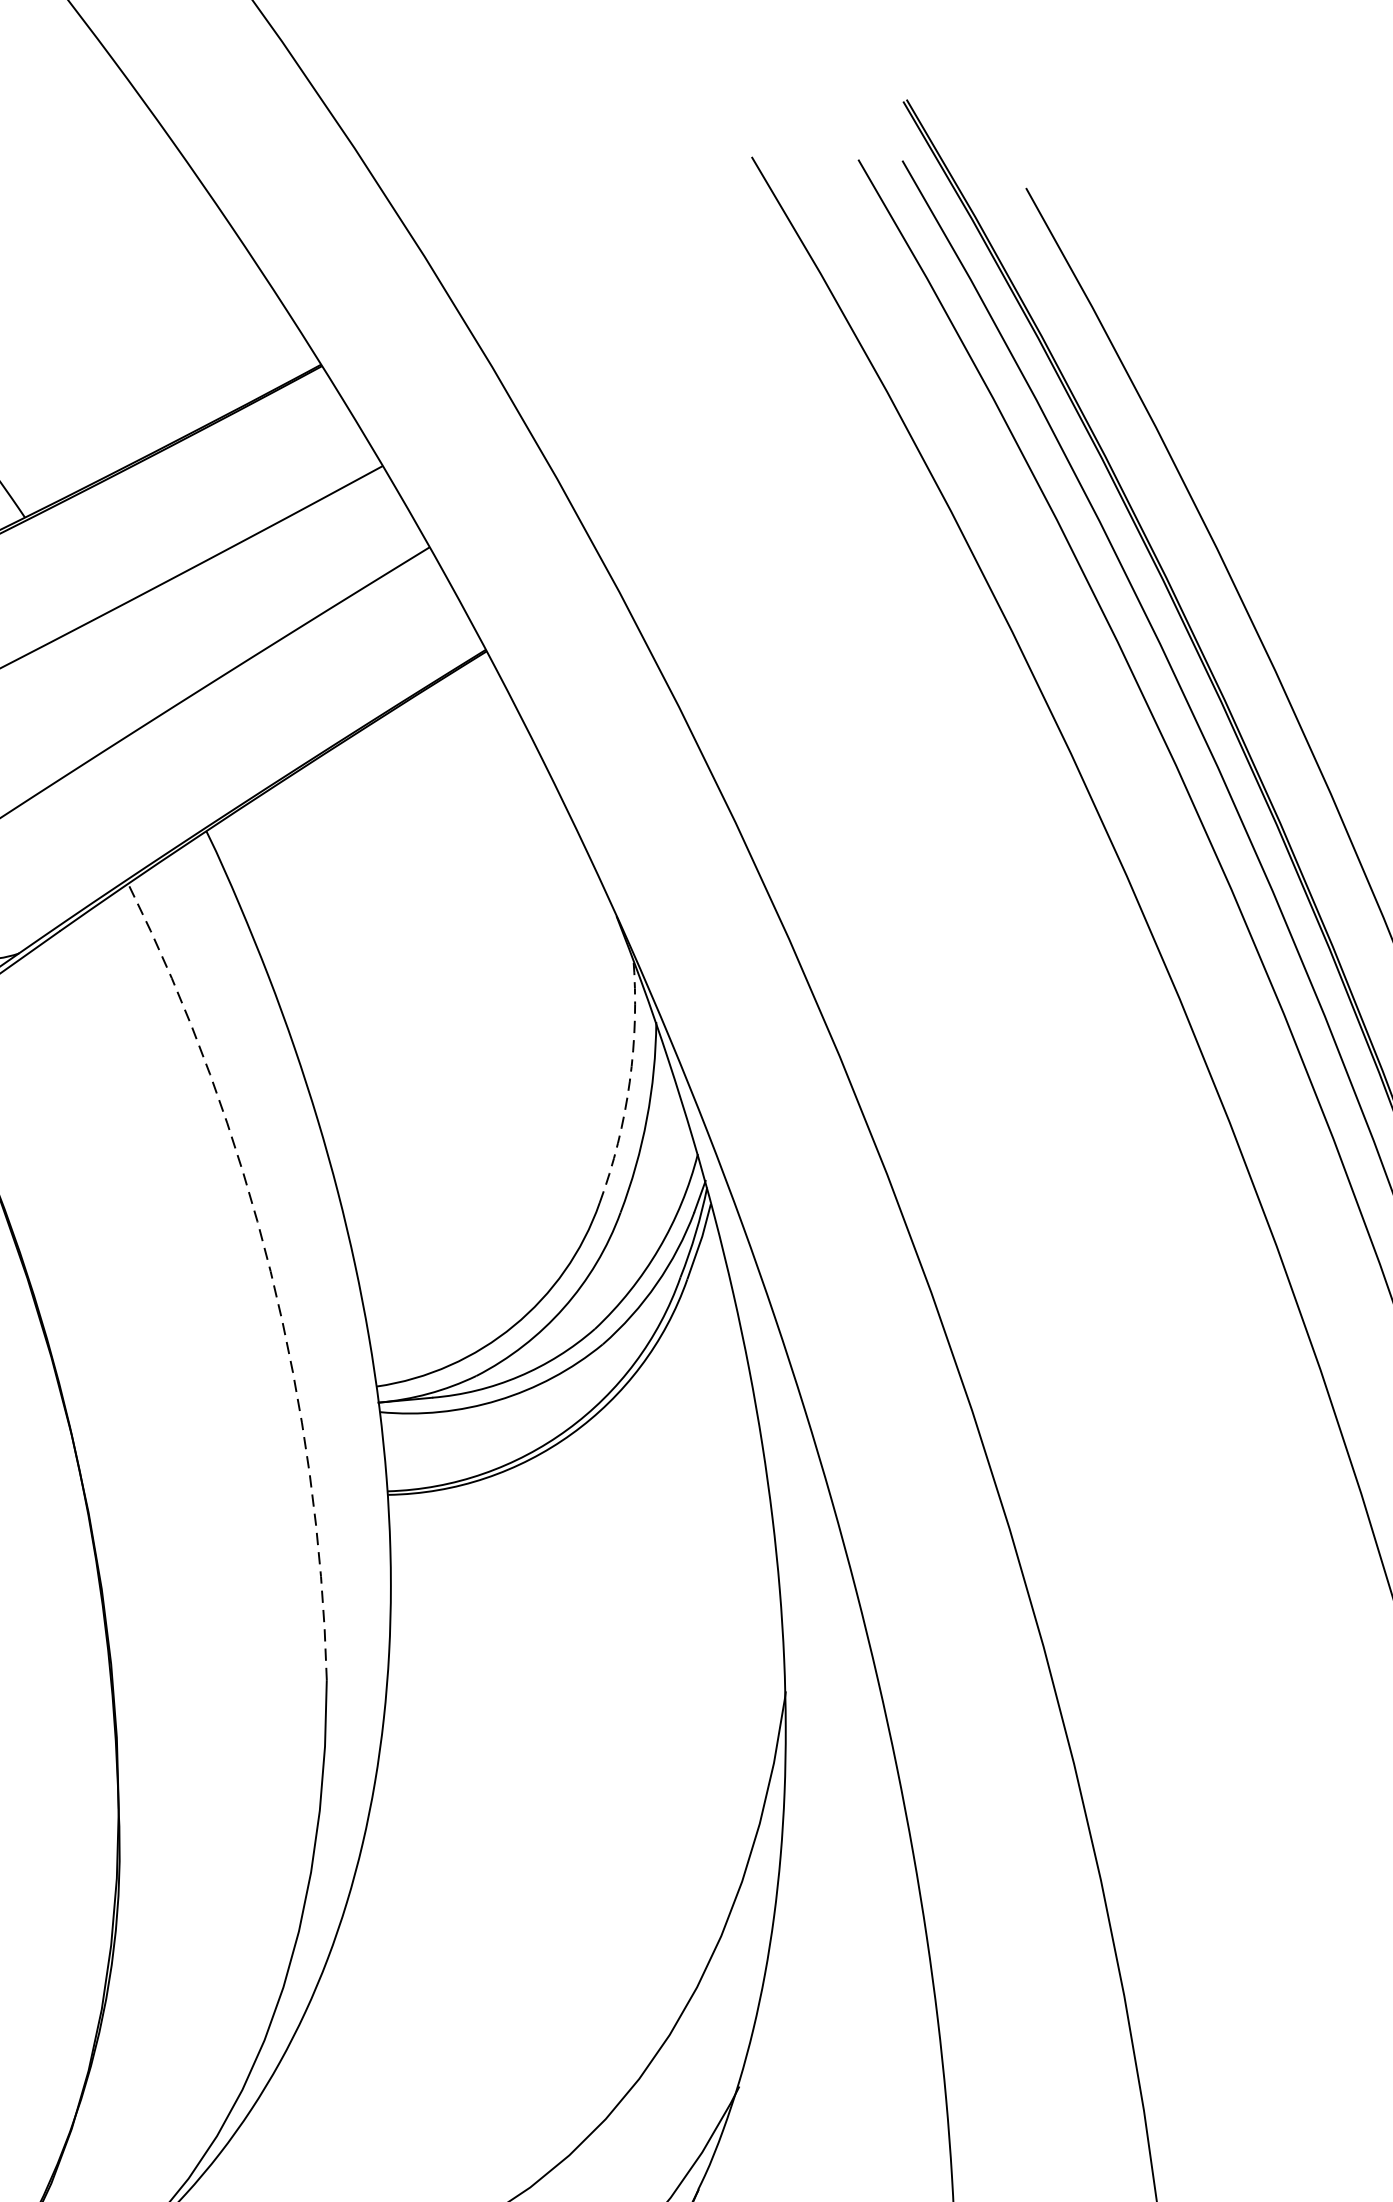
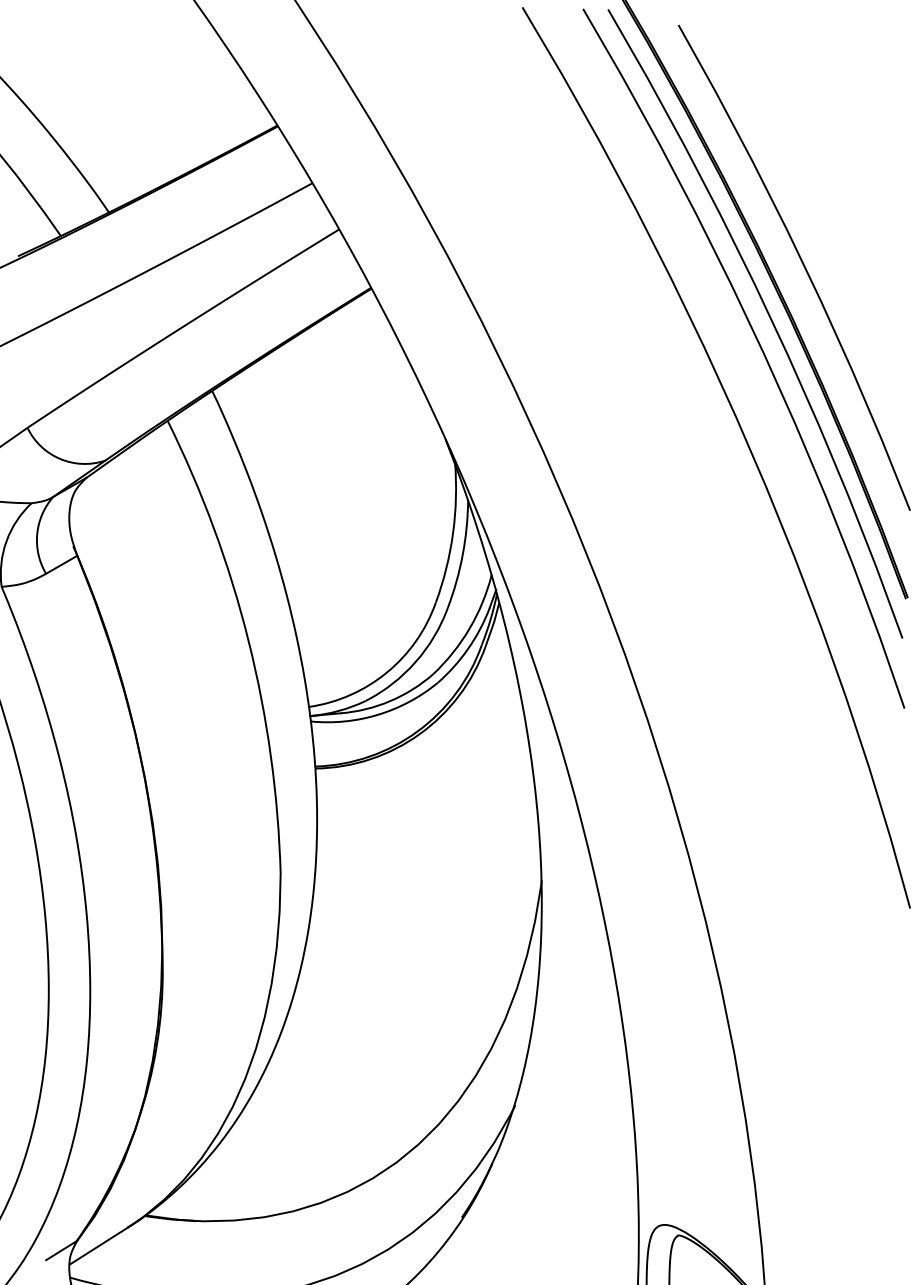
arc: (630, 1081) -> (453, 533), dashed -> solid
arc: (270, 1271) -> (248, 641), dashed -> solid

